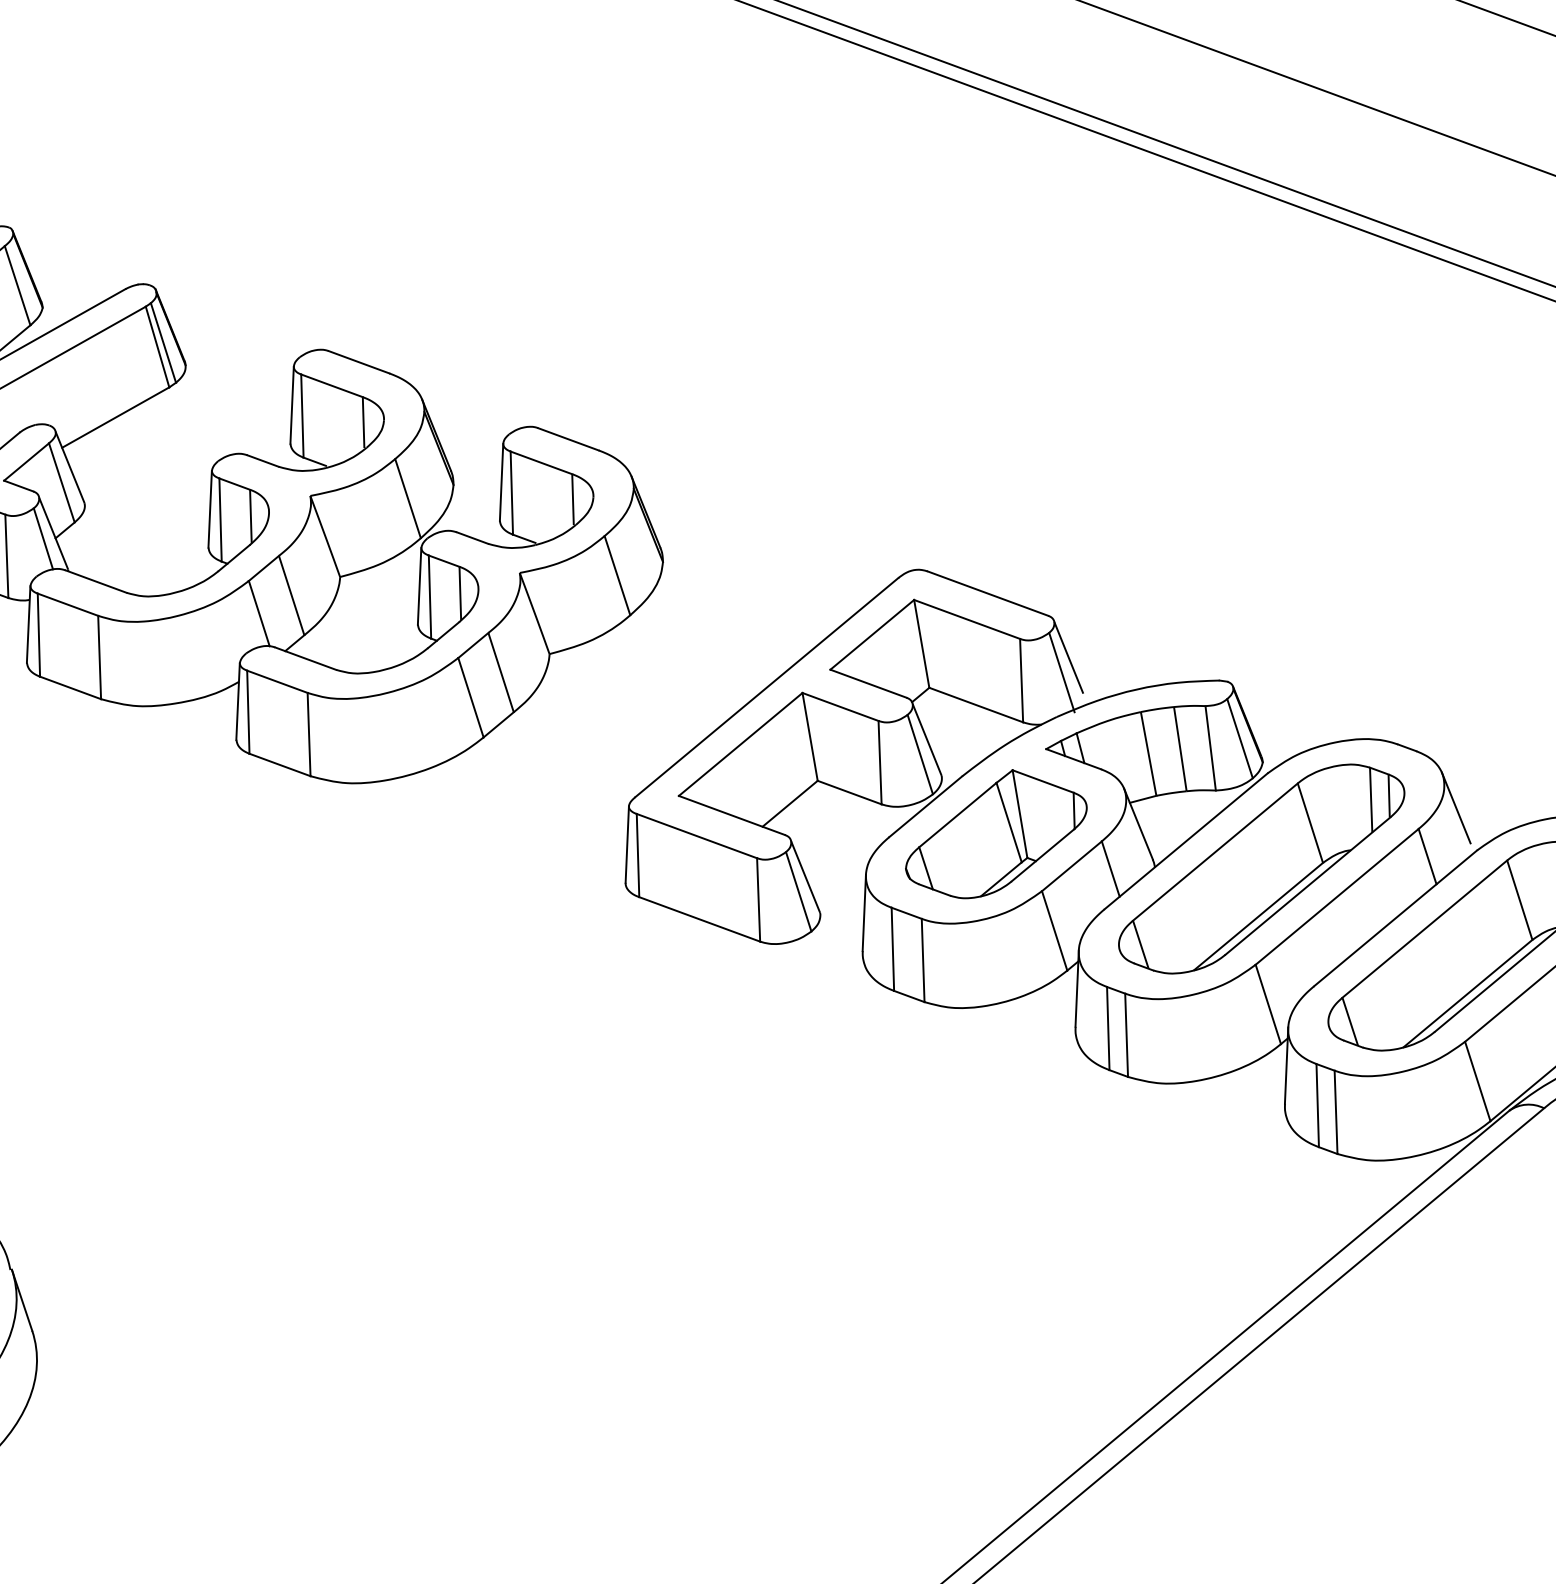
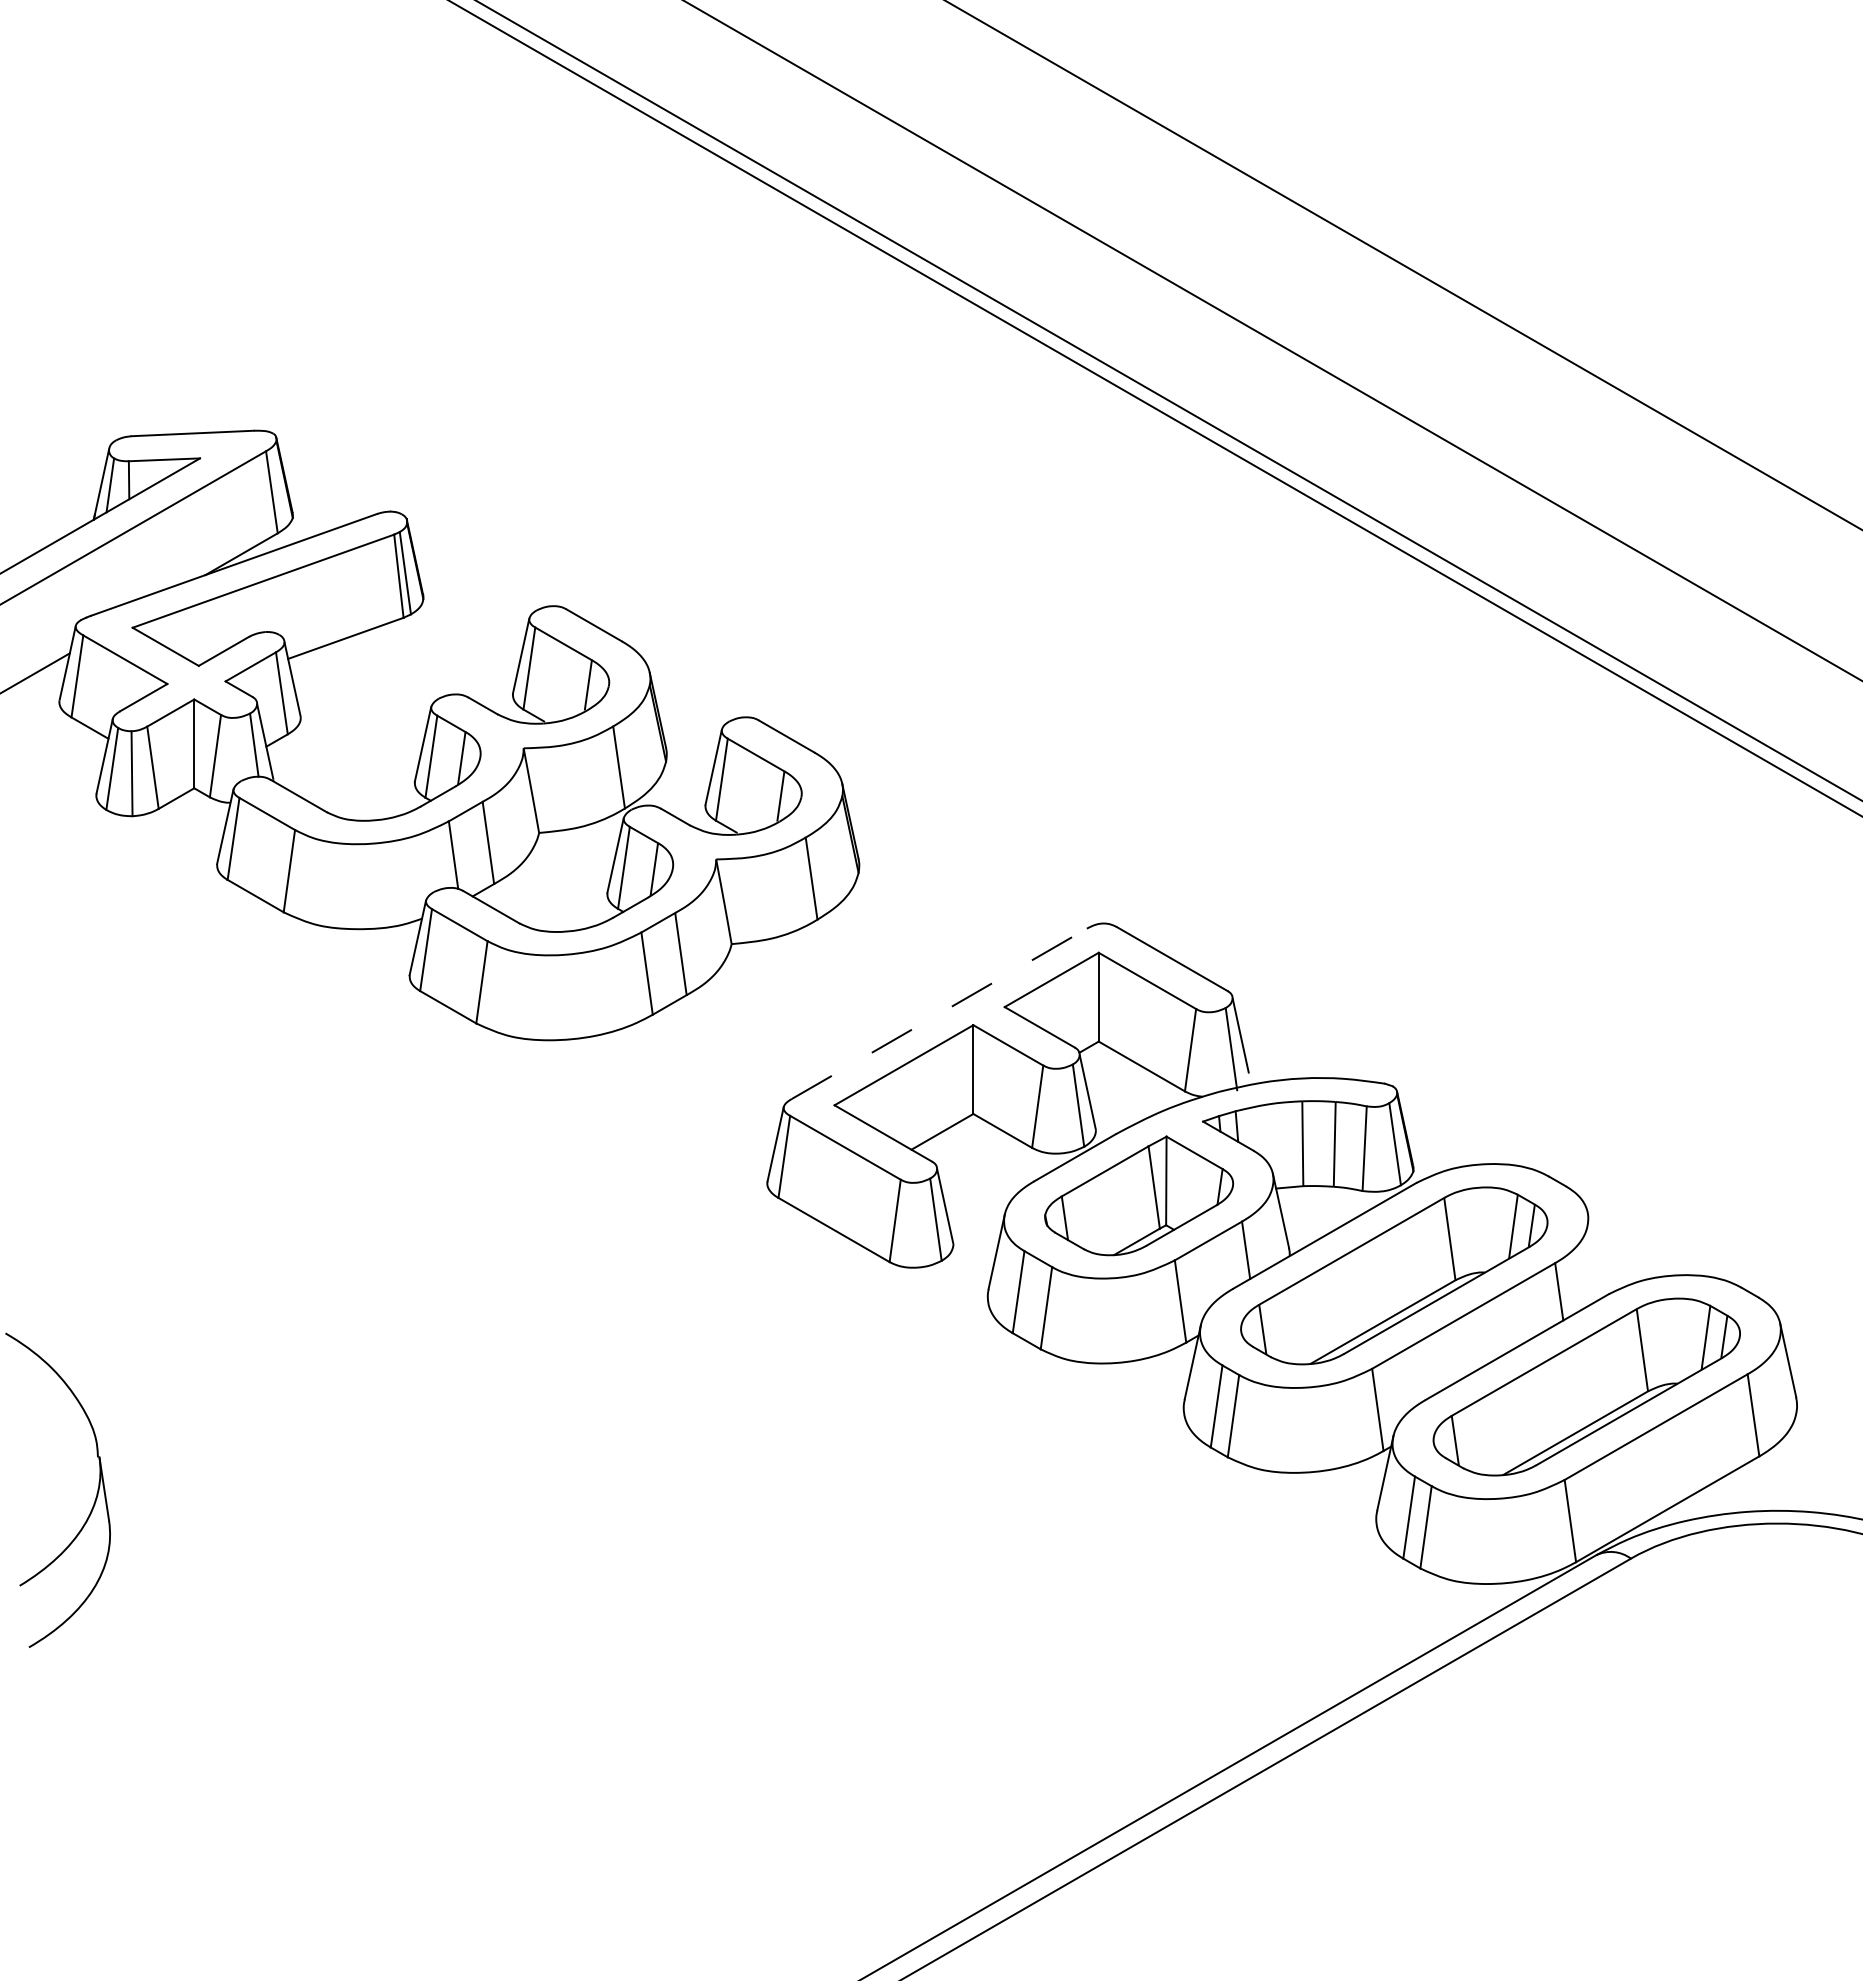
line: (767, 687) -> (939, 1013), solid -> dashed
line: (1456, 807) -> (1595, 1248), removed

